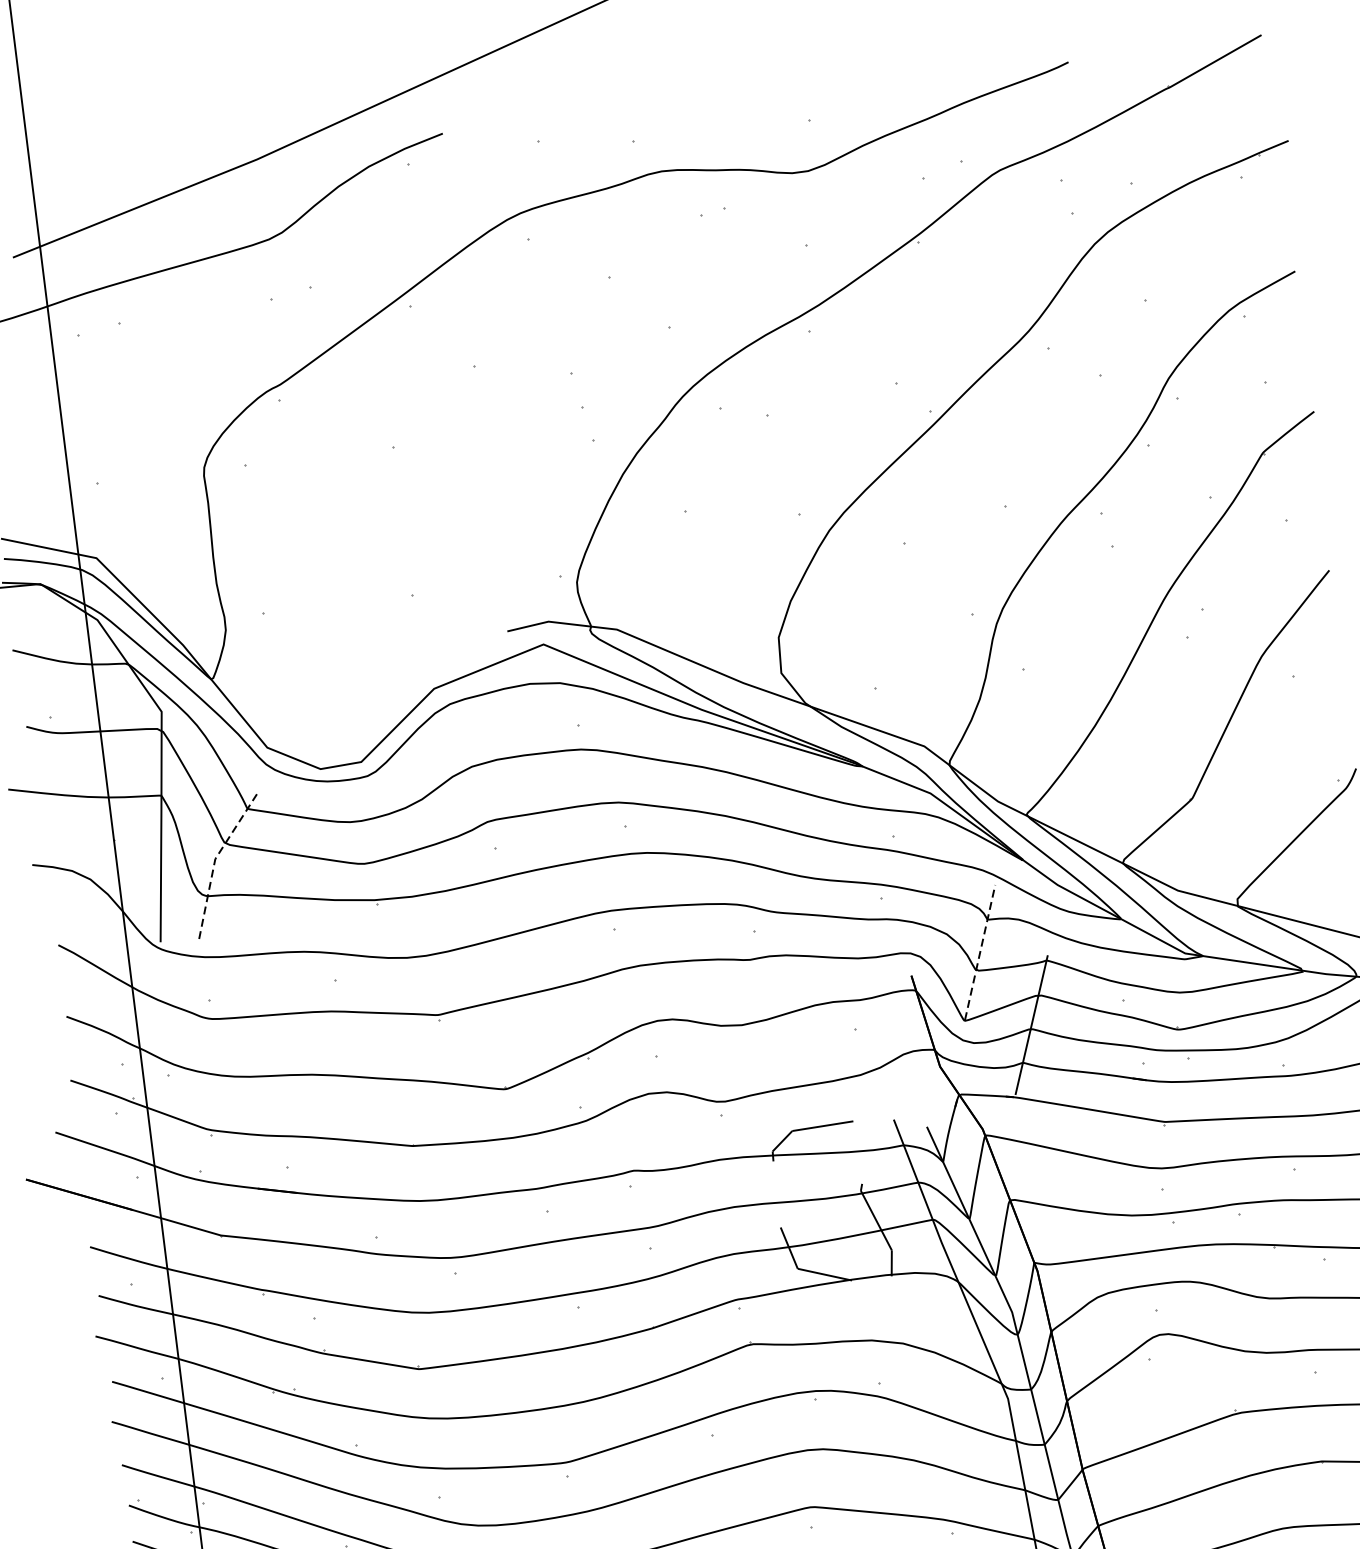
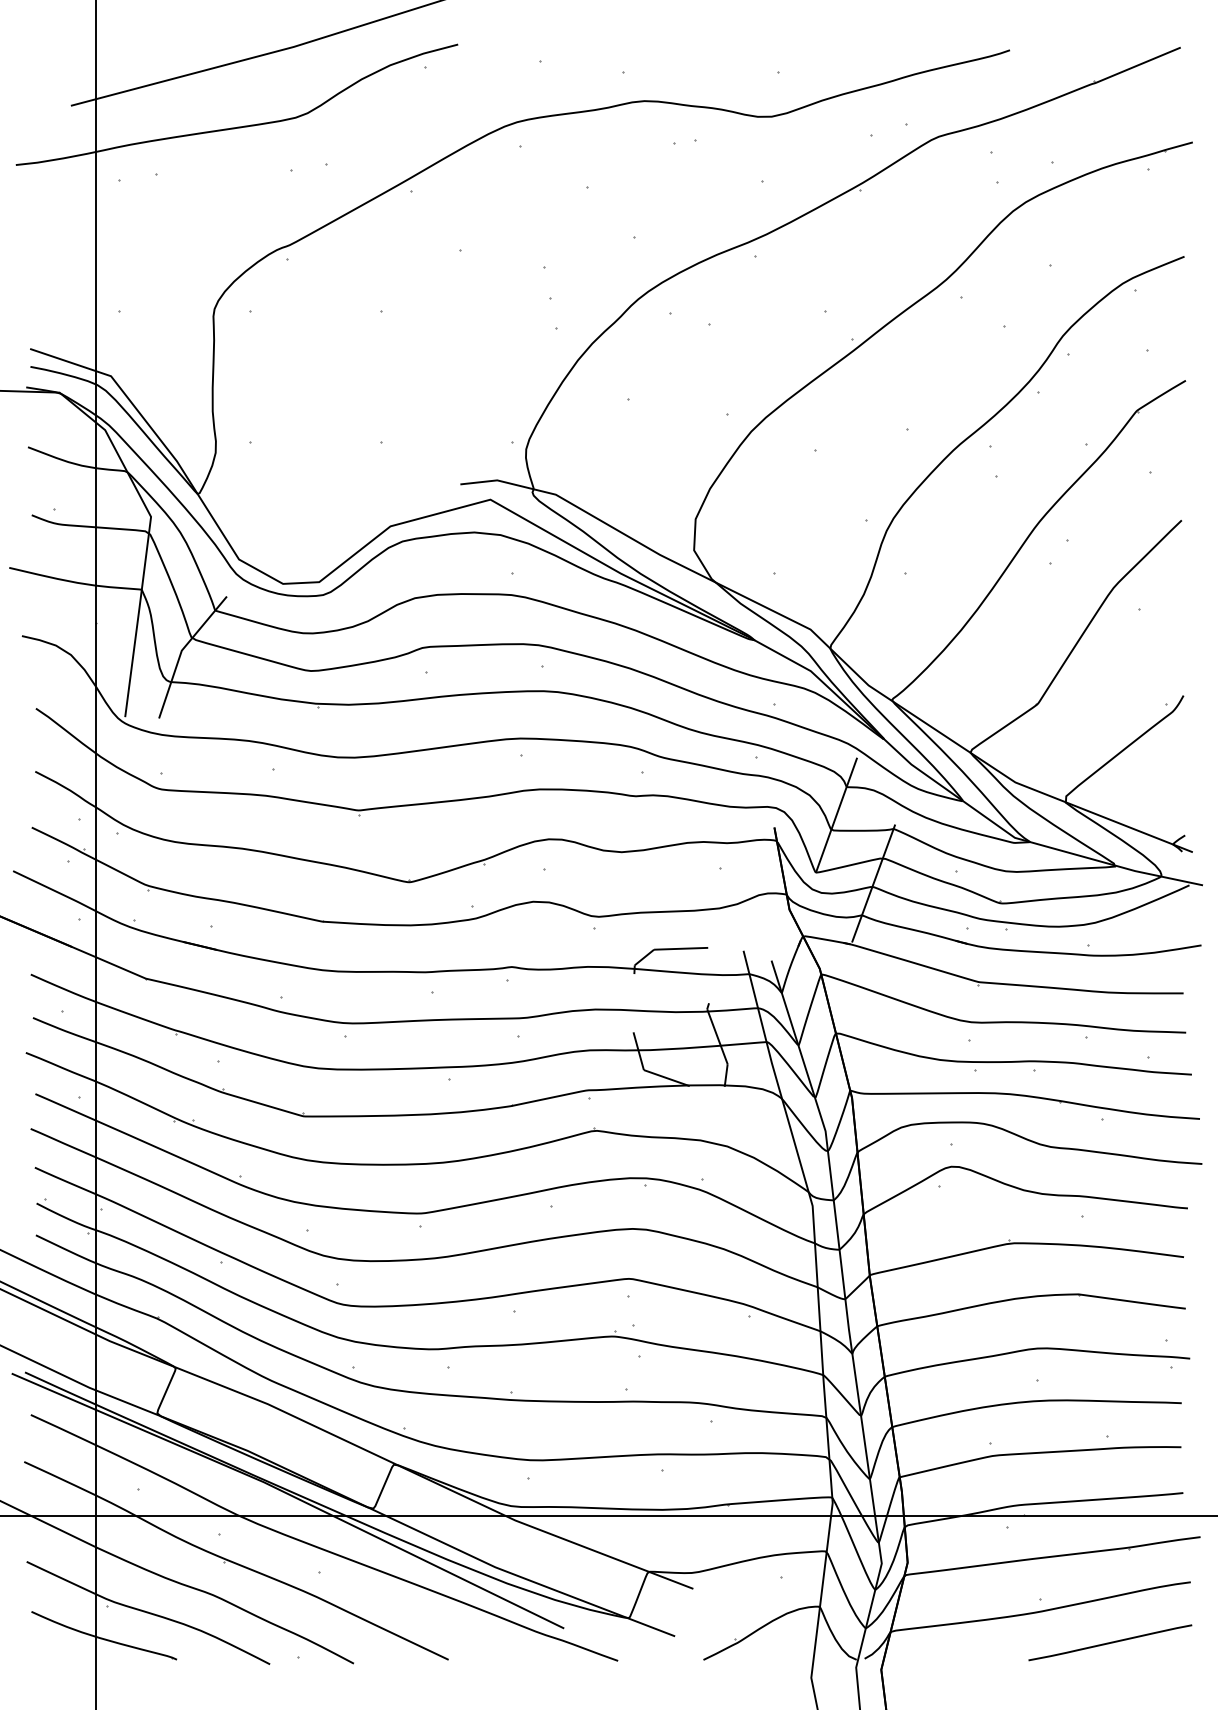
line: (214, 858) -> (181, 650), dashed -> solid
line: (979, 952) -> (836, 814), dashed -> solid

